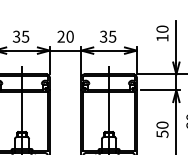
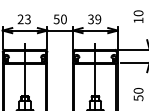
text: (20, 36) -> (23, 19), 35 -> 23
text: (60, 36) -> (56, 19), 20 -> 50
text: (112, 36) -> (98, 19), 35 -> 39

